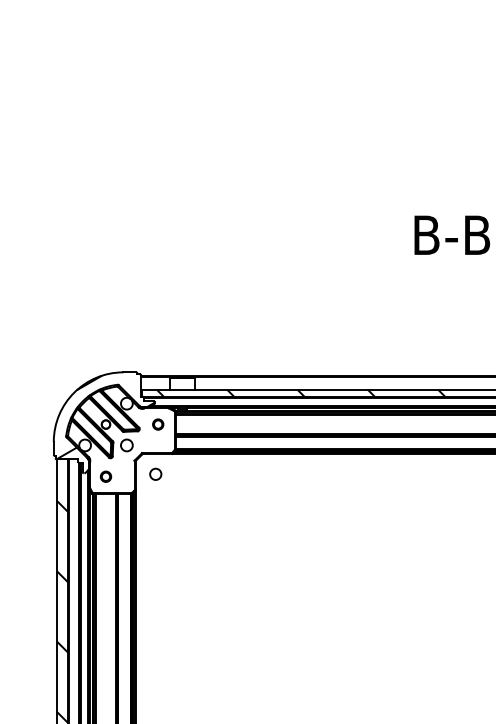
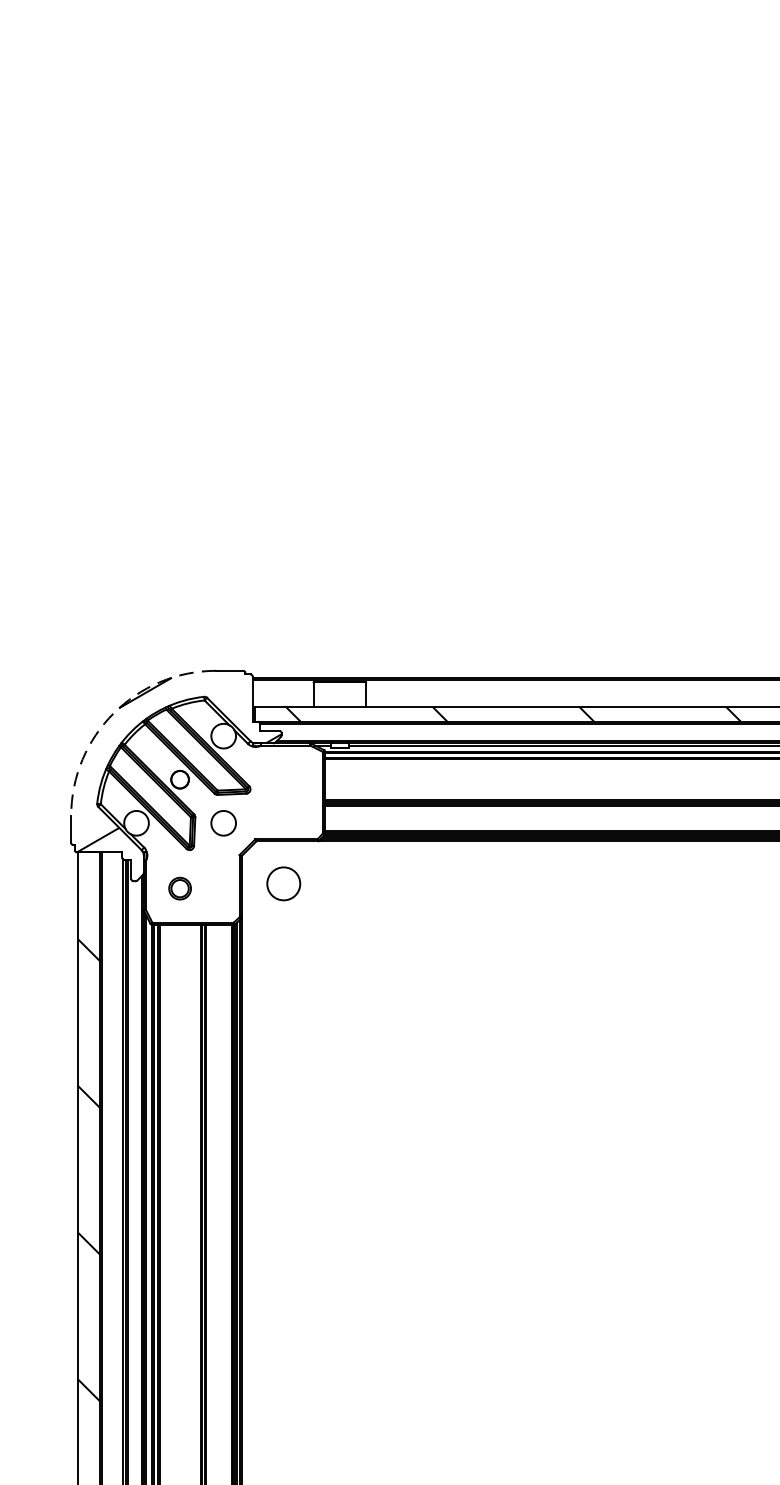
arc: (74, 392) -> (114, 712), solid -> dashed
part: (158, 424) -> (289, 779), removed
circle: (155, 473) -> (283, 881), size x1.4

